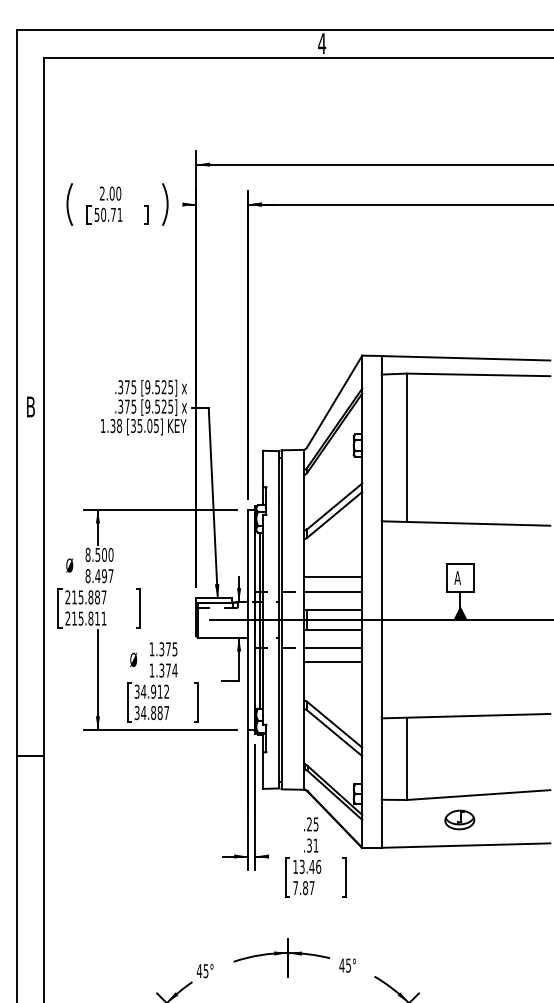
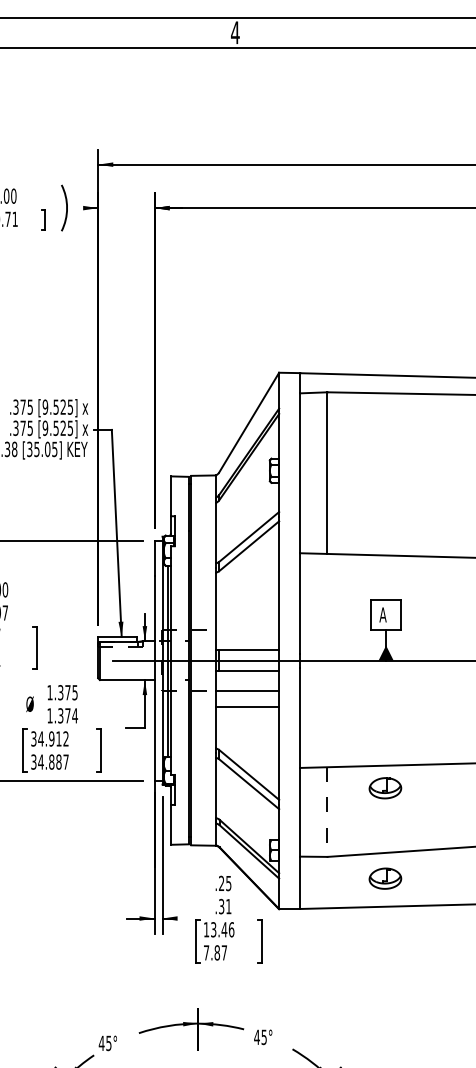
line: (333, 577) -> (247, 614), removed
line: (333, 591) -> (247, 629), removed
part: (459, 736) -> (385, 787), added
line: (406, 759) -> (327, 812), solid -> dashed

